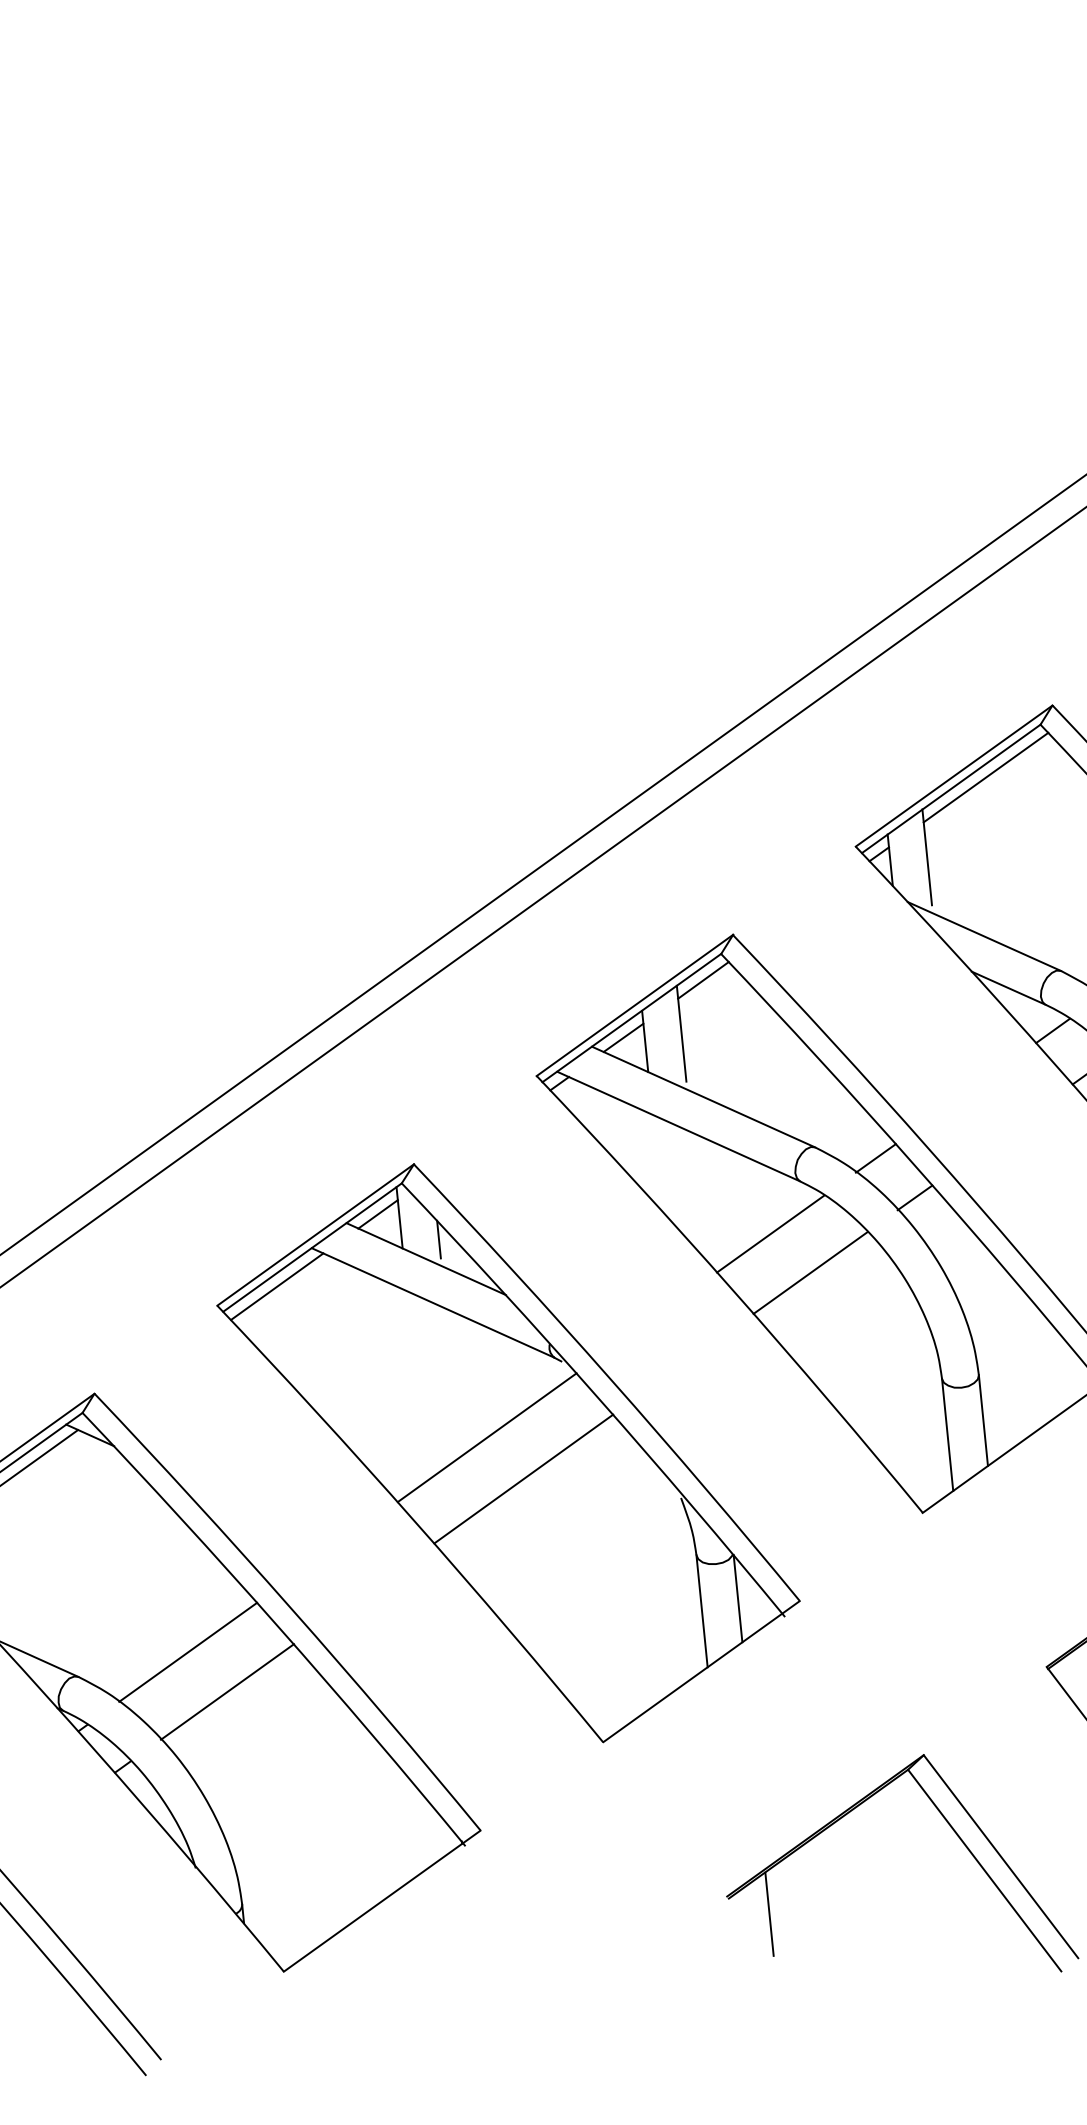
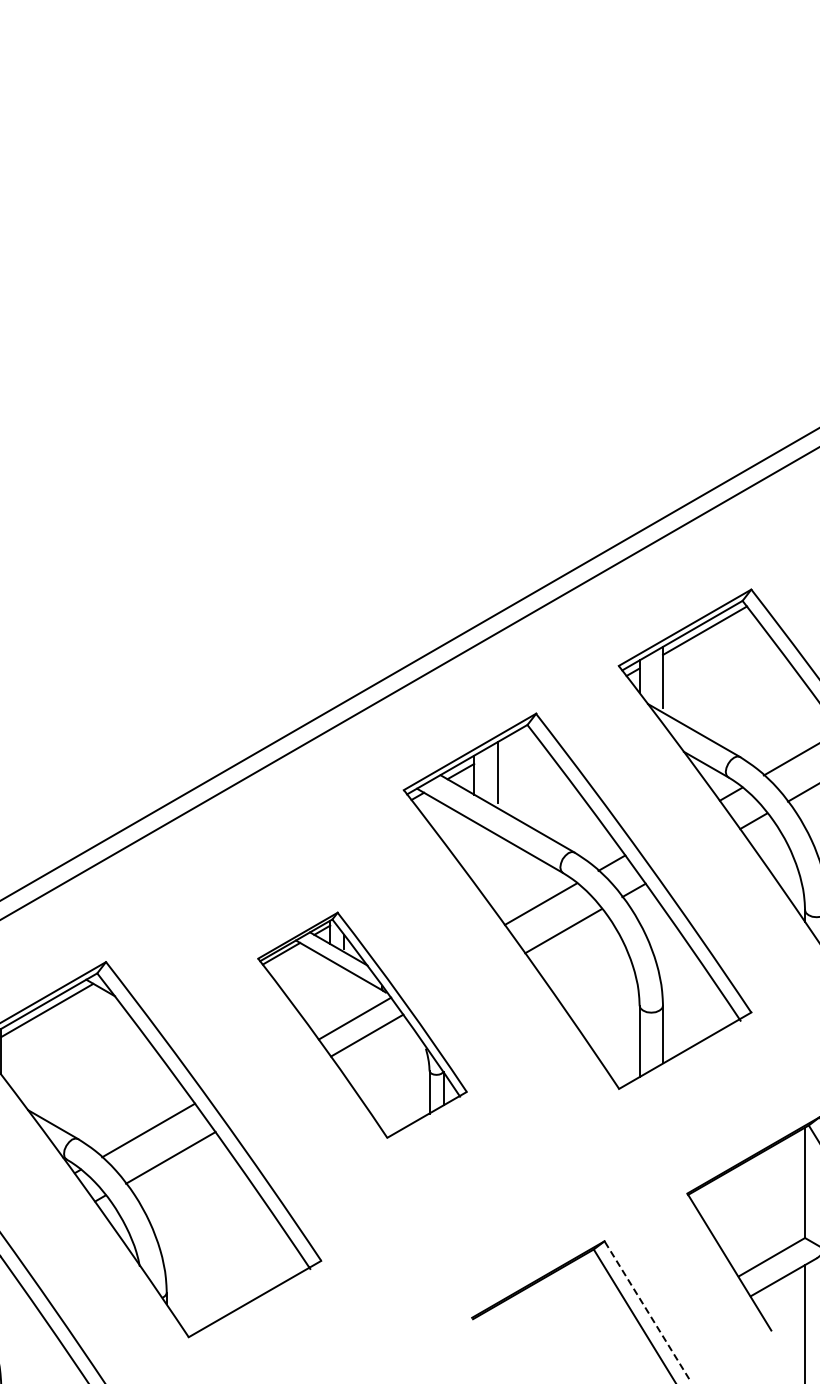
line: (703, 980) -> (514, 740), removed
part: (508, 1451) -> (362, 1024), size x0.6
line: (1000, 1857) -> (646, 1310), solid -> dashed
line: (769, 1914) -> (497, 1331), removed

